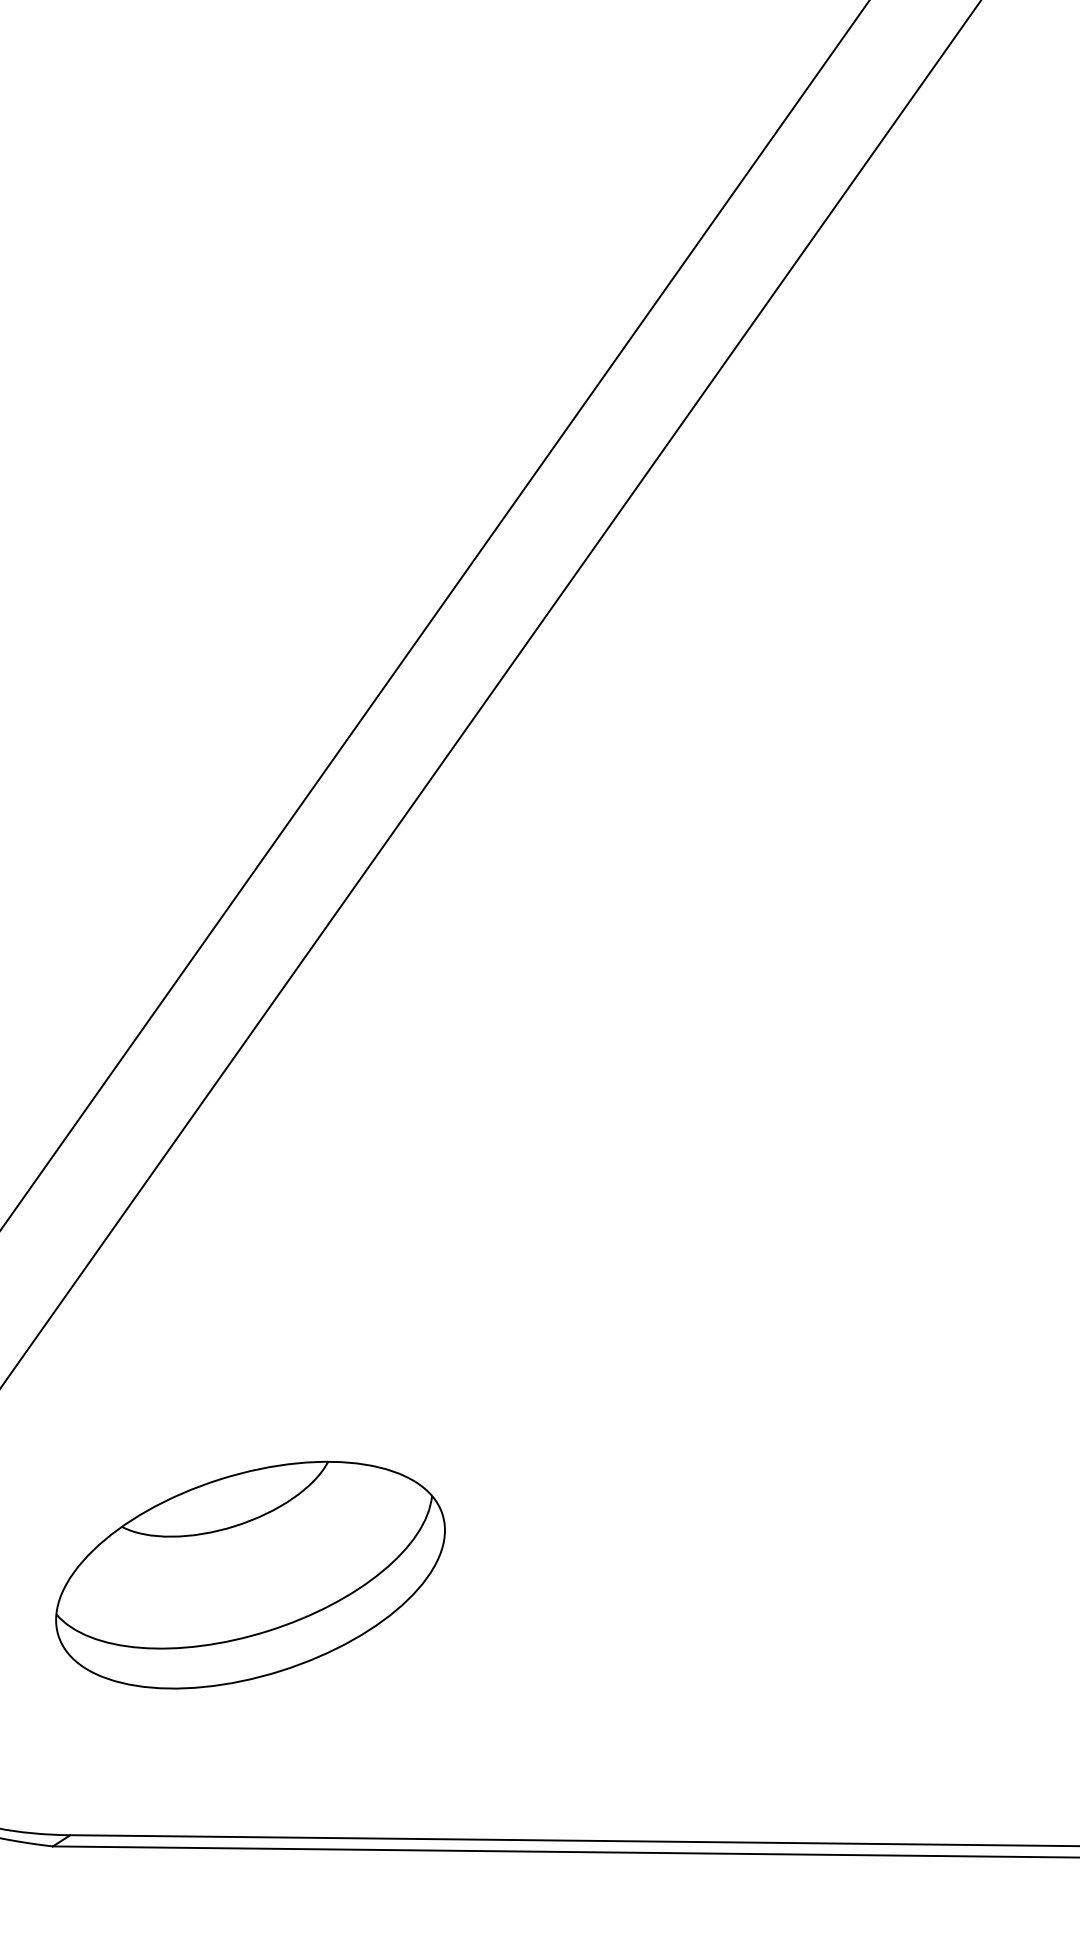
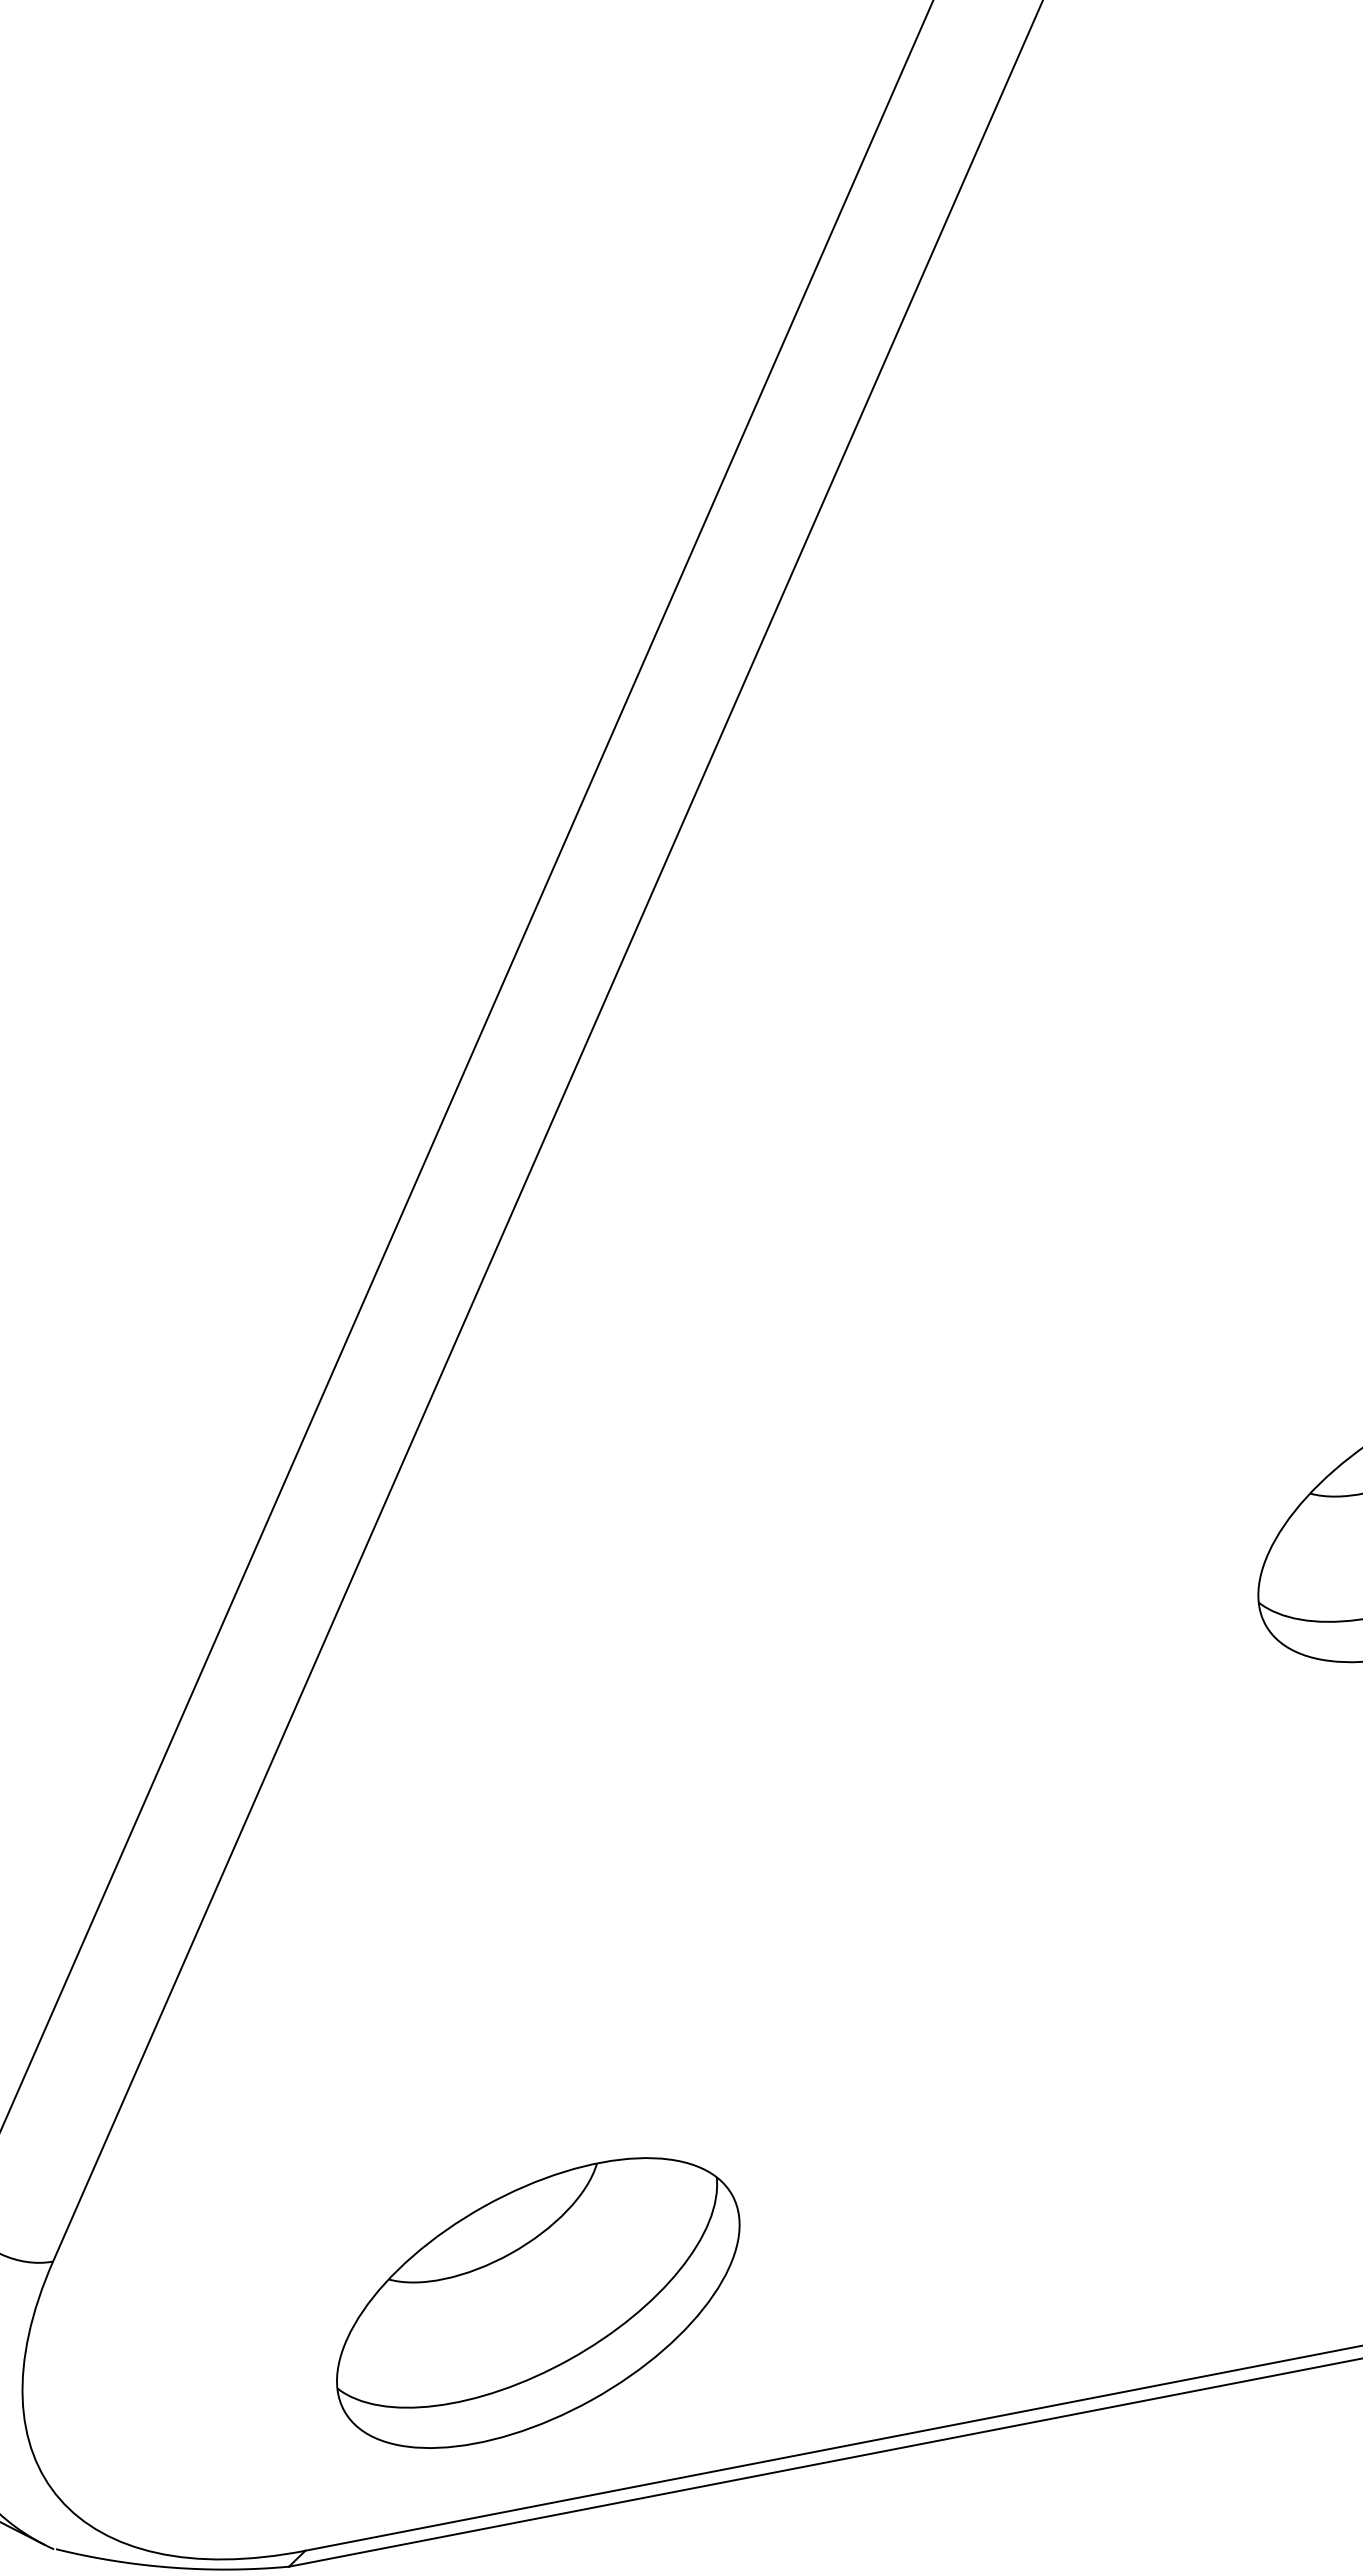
part: (250, 1574) -> (538, 2302), moved

